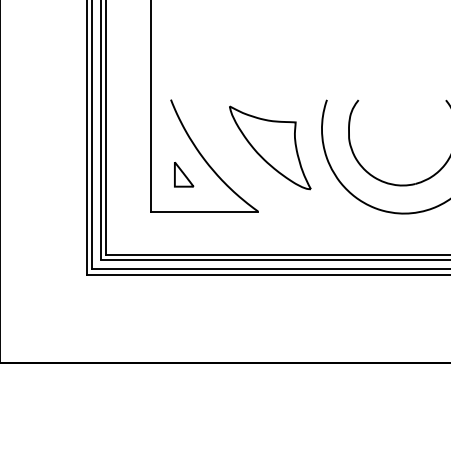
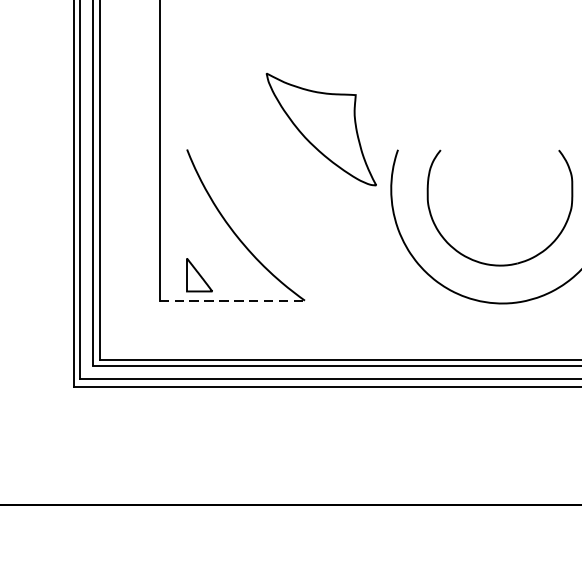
part: (270, 147) -> (321, 129), moved
part: (184, 174) -> (200, 274), moved
line: (204, 211) -> (232, 300), solid -> dashed

